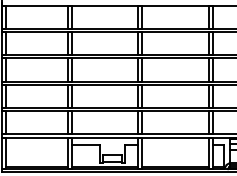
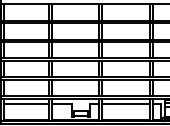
line: (37, 144) -> (26, 103), added
line: (175, 144) -> (125, 103), added

